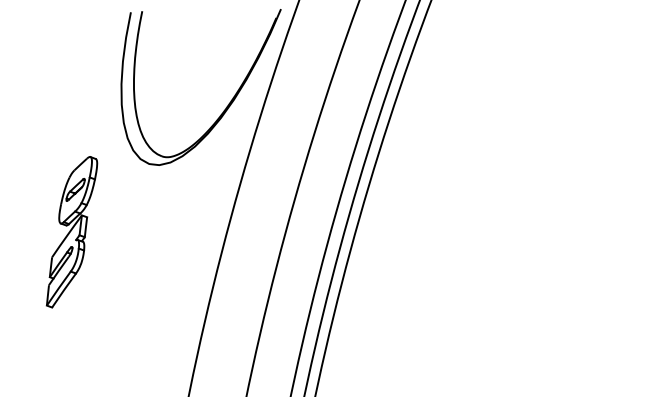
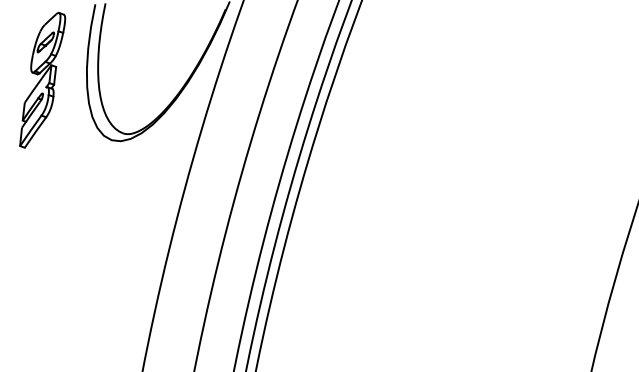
part: (71, 231) -> (42, 79), moved

